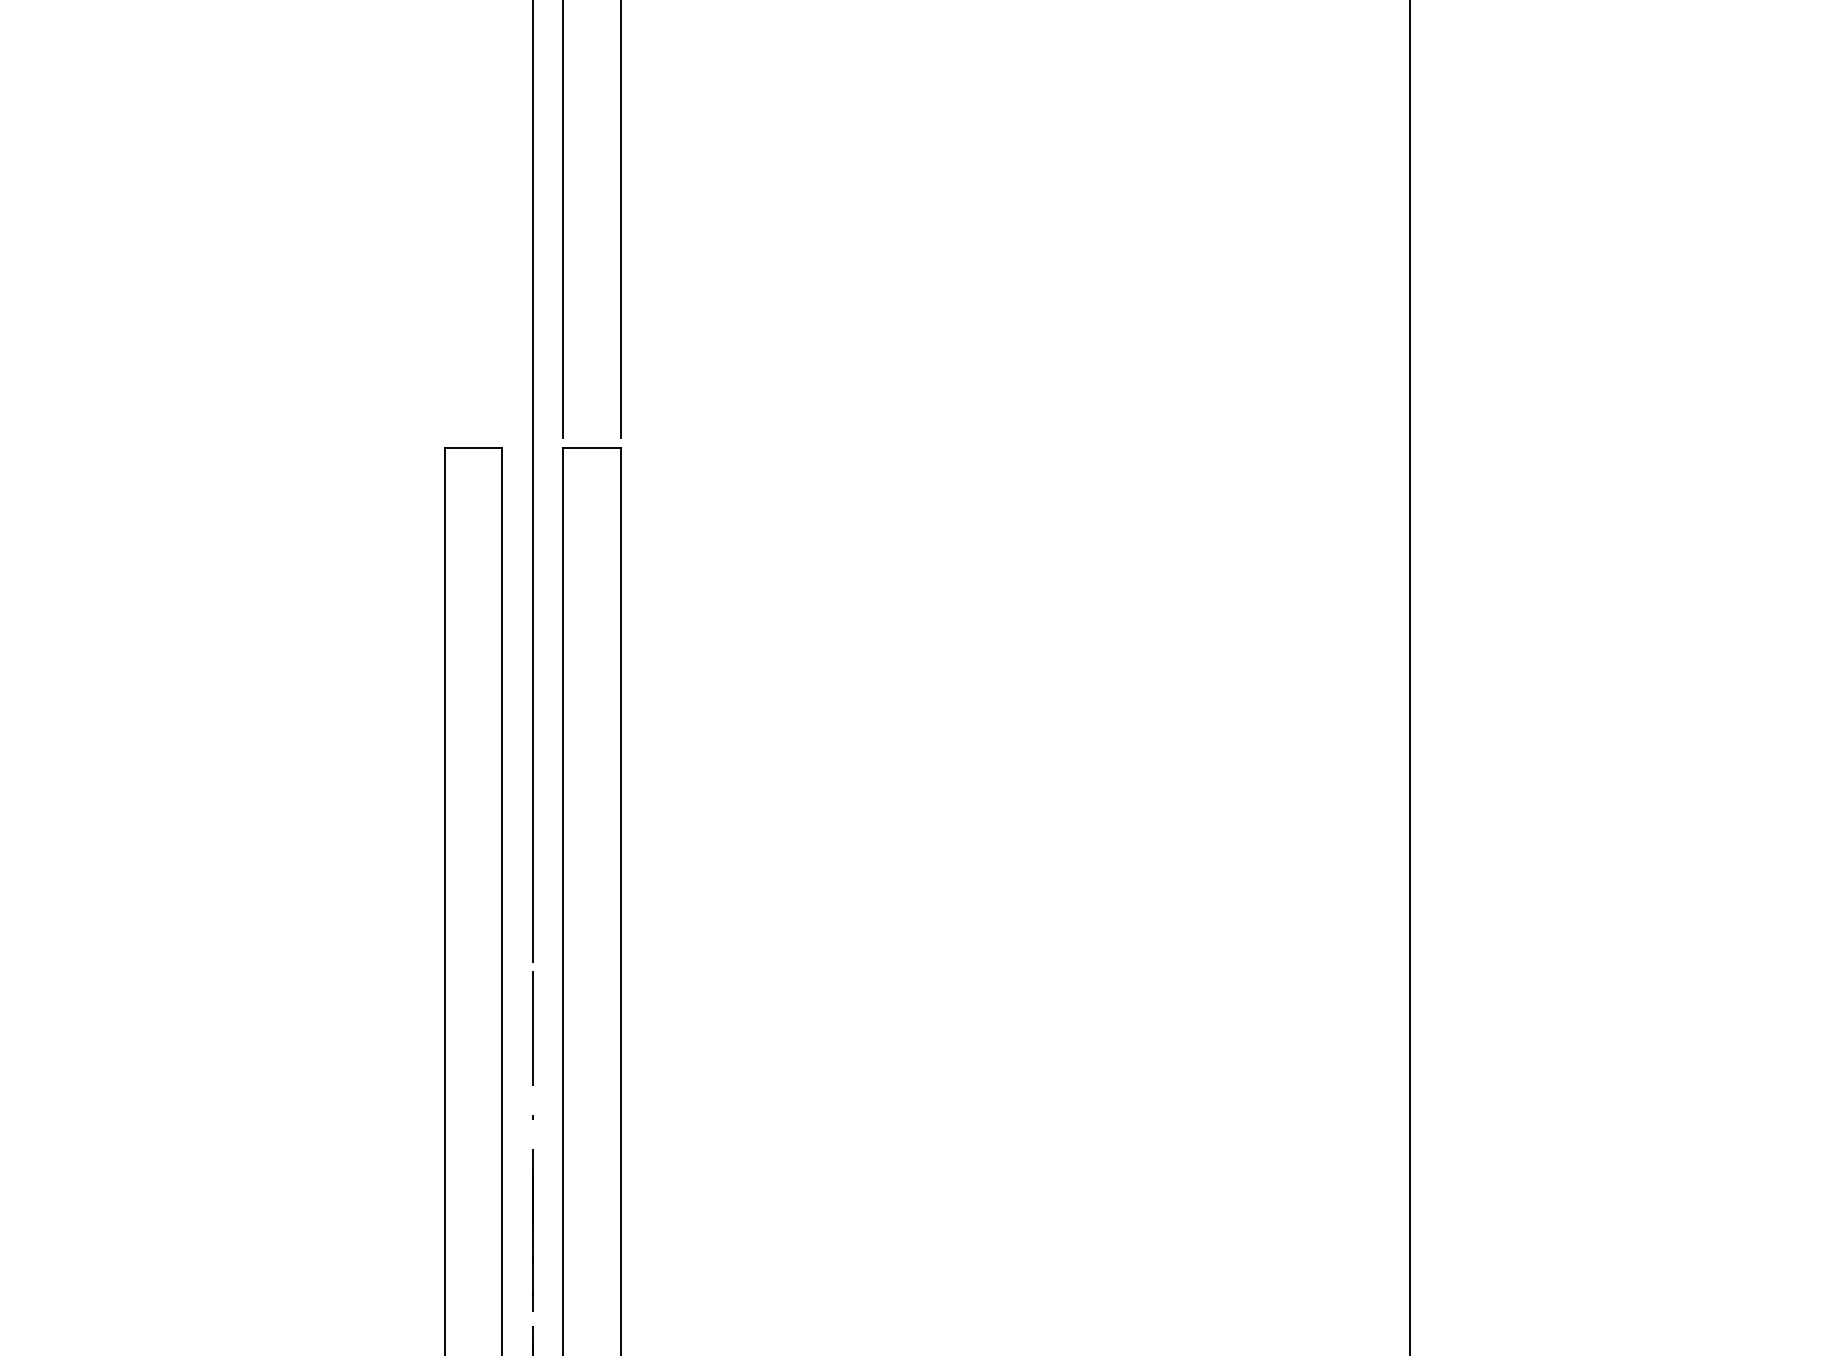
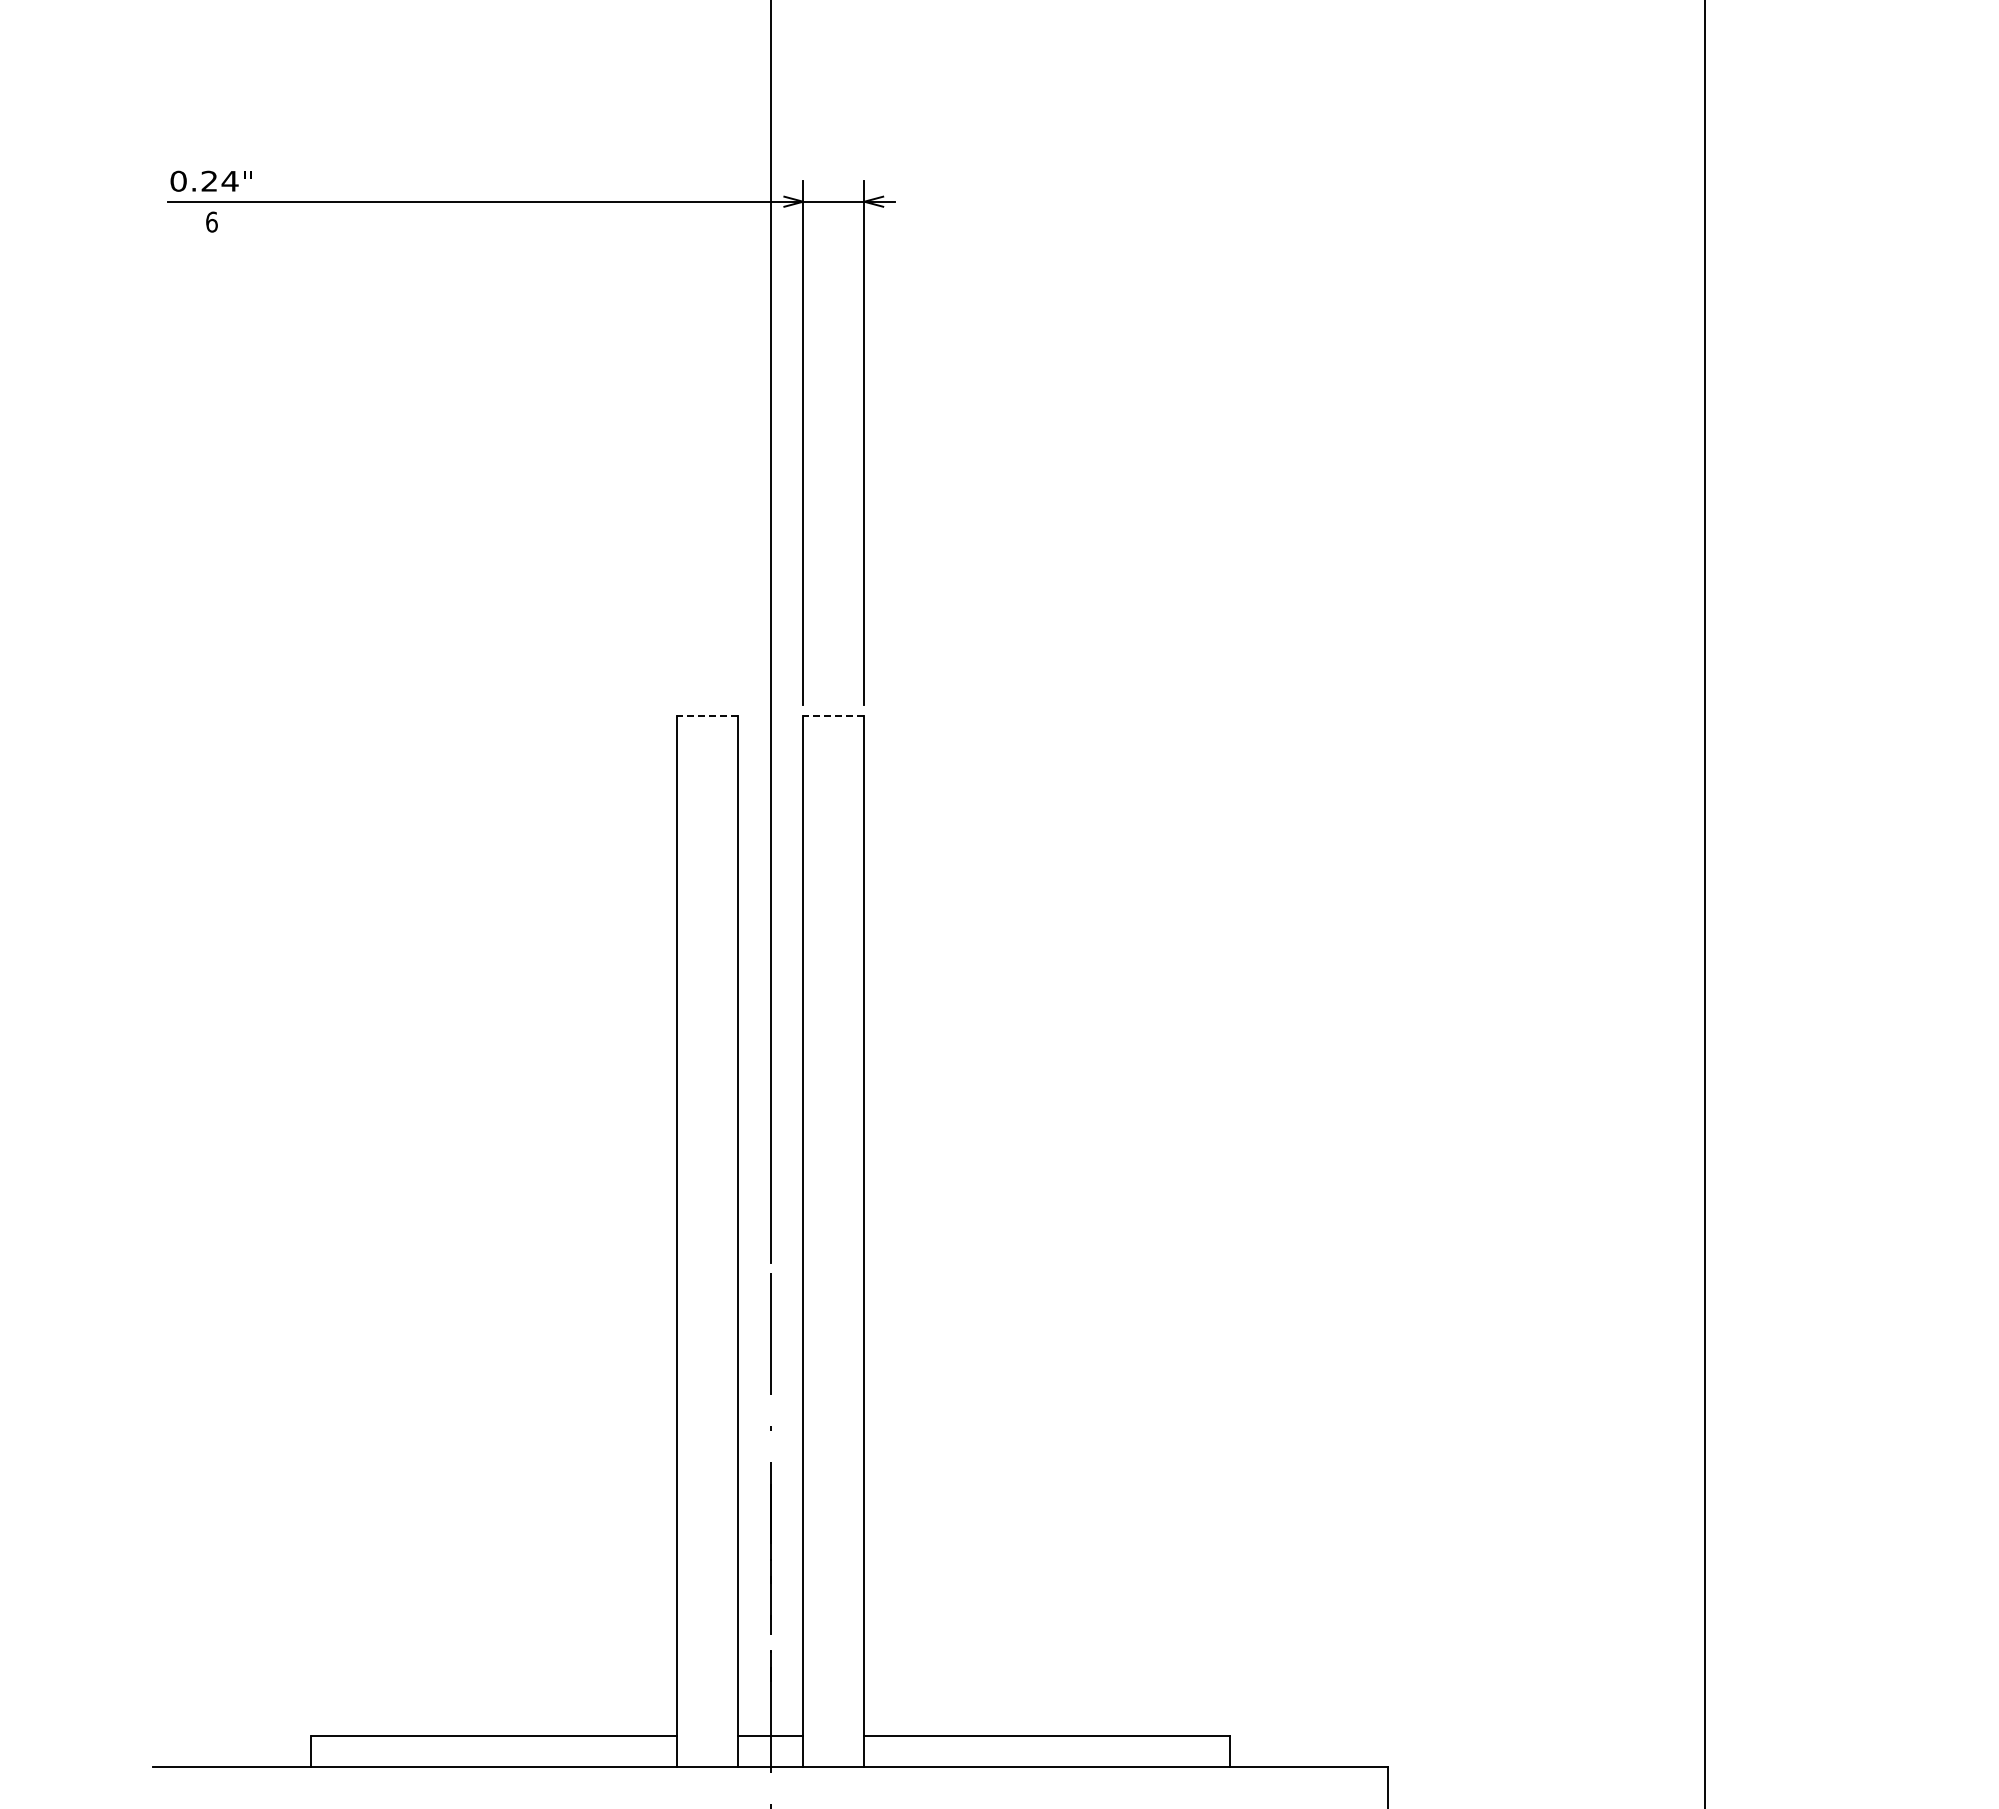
line: (473, 447) -> (707, 715), solid -> dashed
line: (591, 447) -> (833, 715), solid -> dashed

